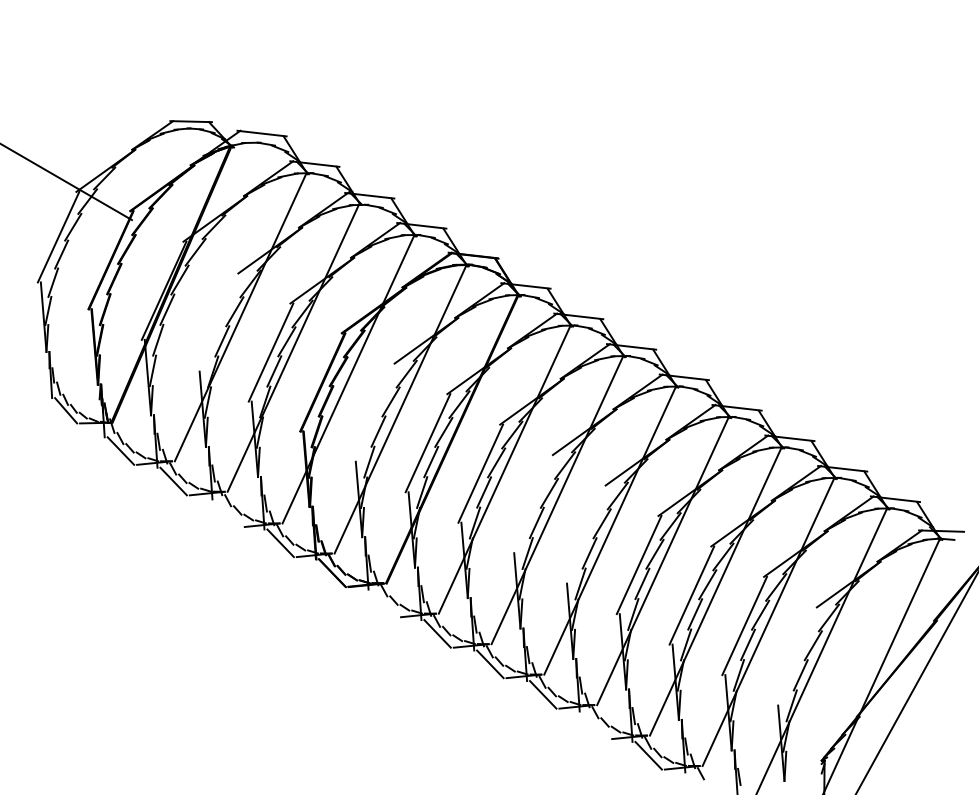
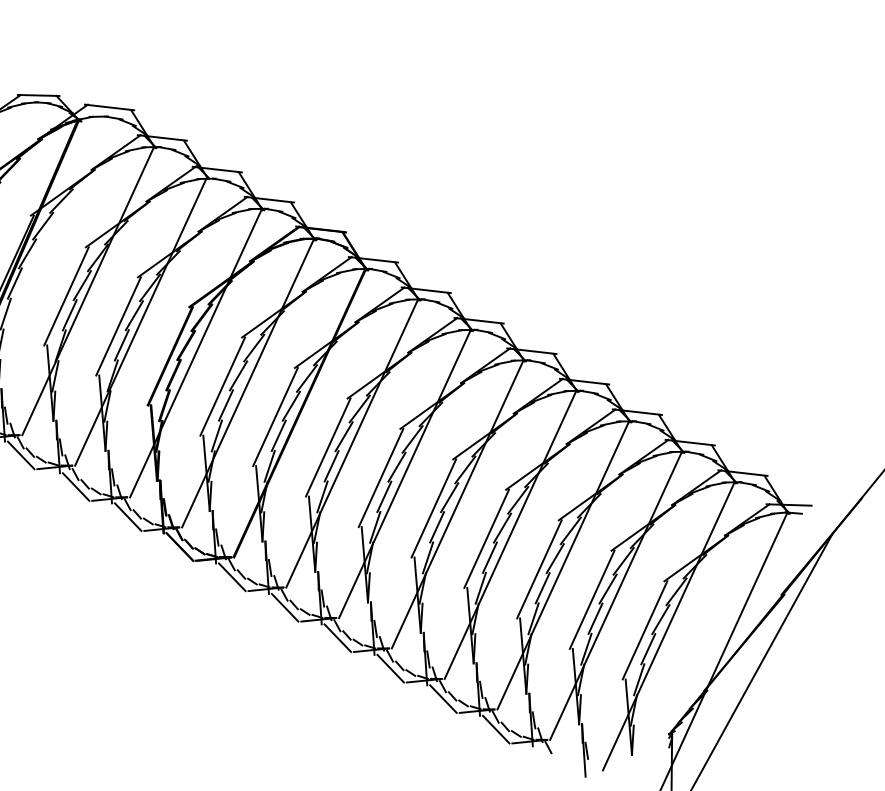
line: (218, 322) -> (66, 296), added
line: (374, 412) -> (222, 386), added
line: (533, 504) -> (381, 478), added
line: (228, 513) -> (76, 487), added
line: (586, 534) -> (434, 508), added
line: (384, 603) -> (232, 577), added
line: (797, 656) -> (645, 630), added
line: (595, 725) -> (443, 699), added

